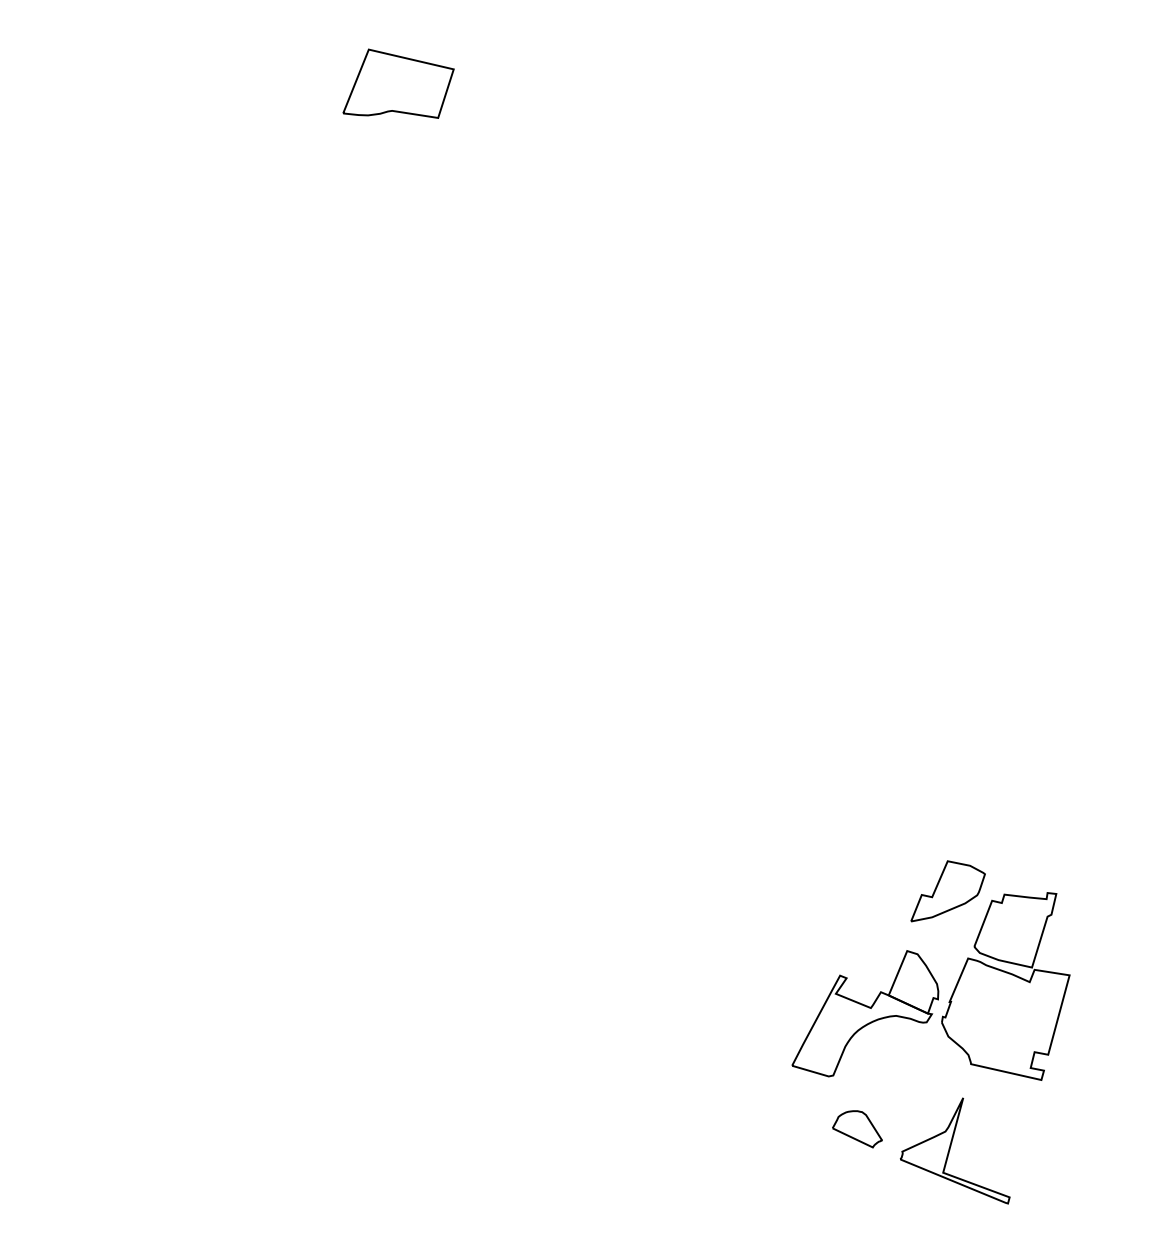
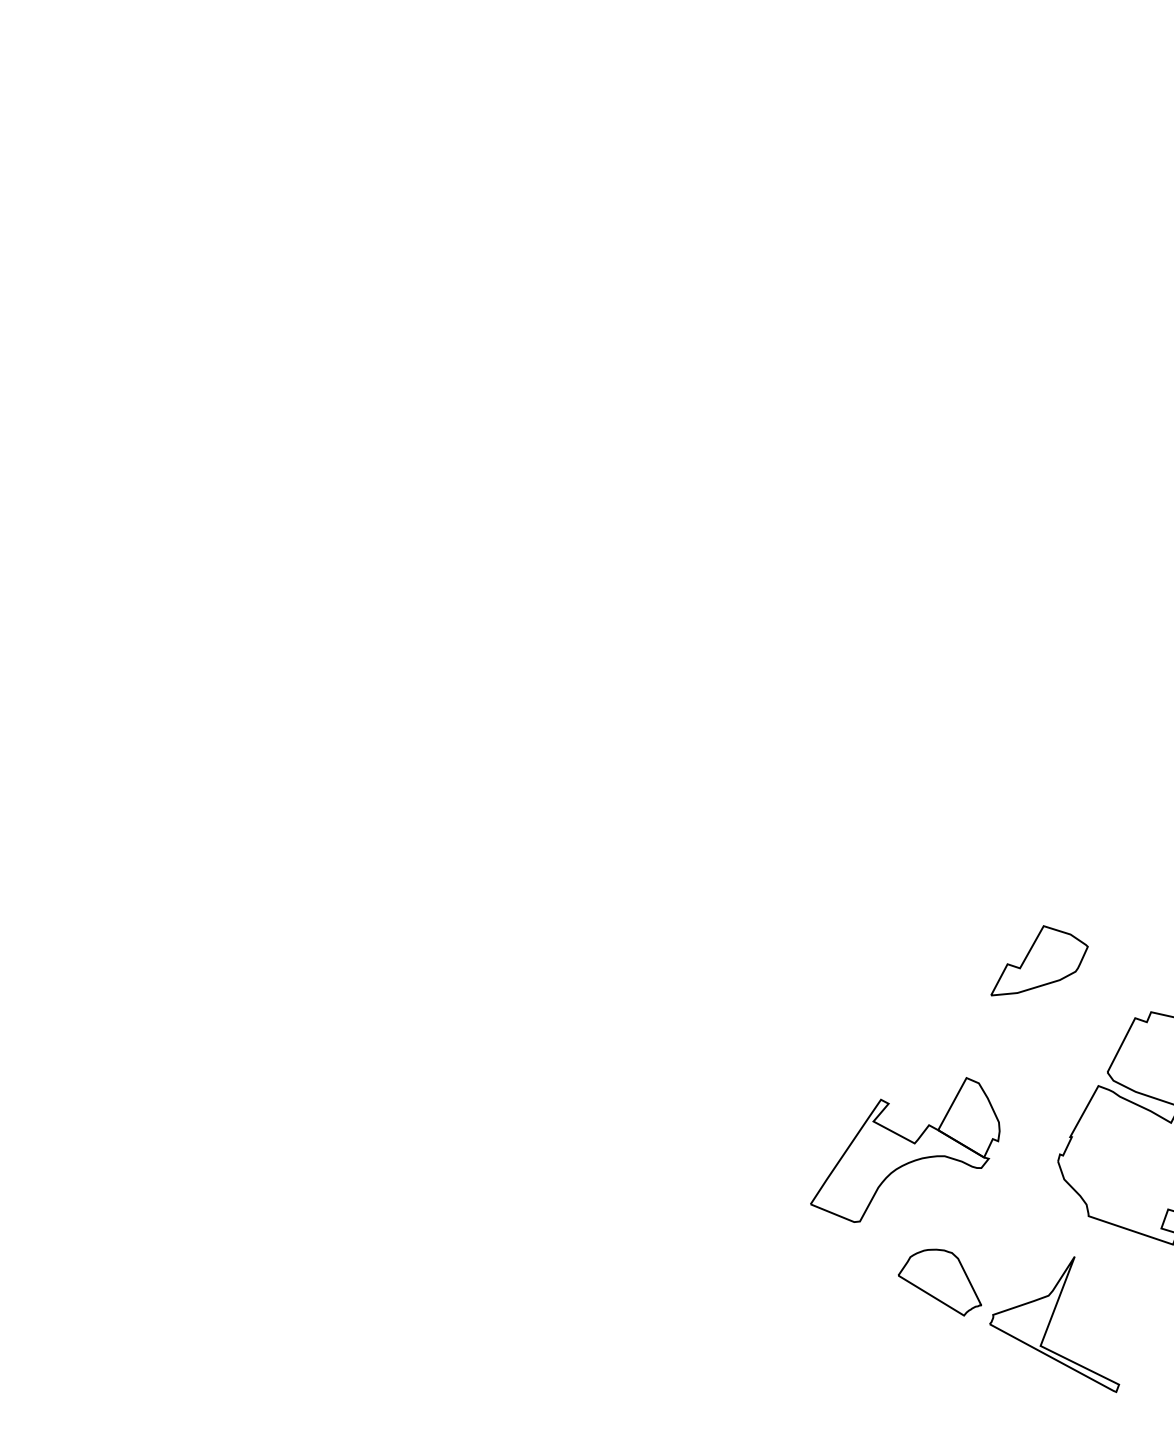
part: (947, 891) -> (1039, 963), moved
part: (865, 1013) -> (907, 1149), moved
part: (857, 1129) -> (940, 1281), size x1.4

